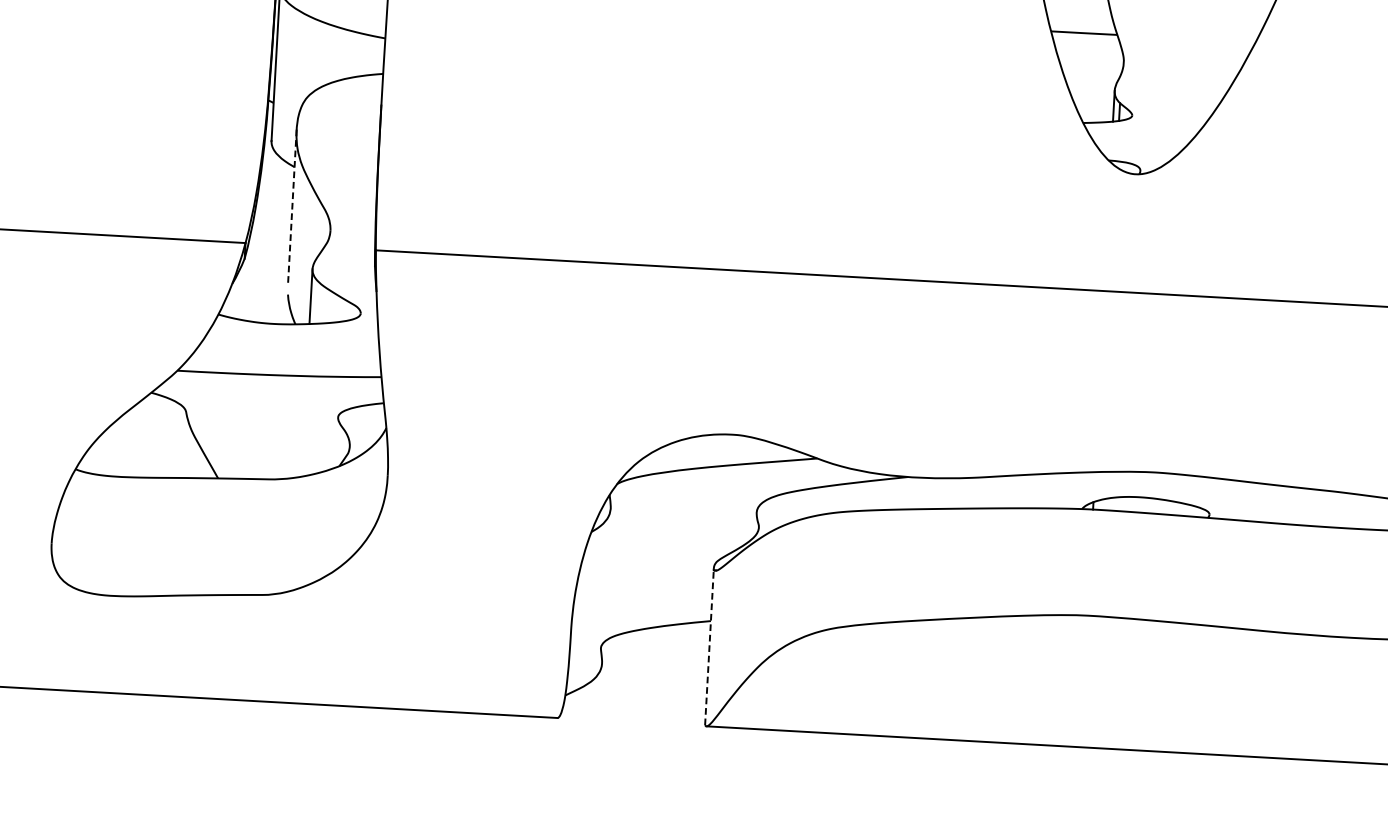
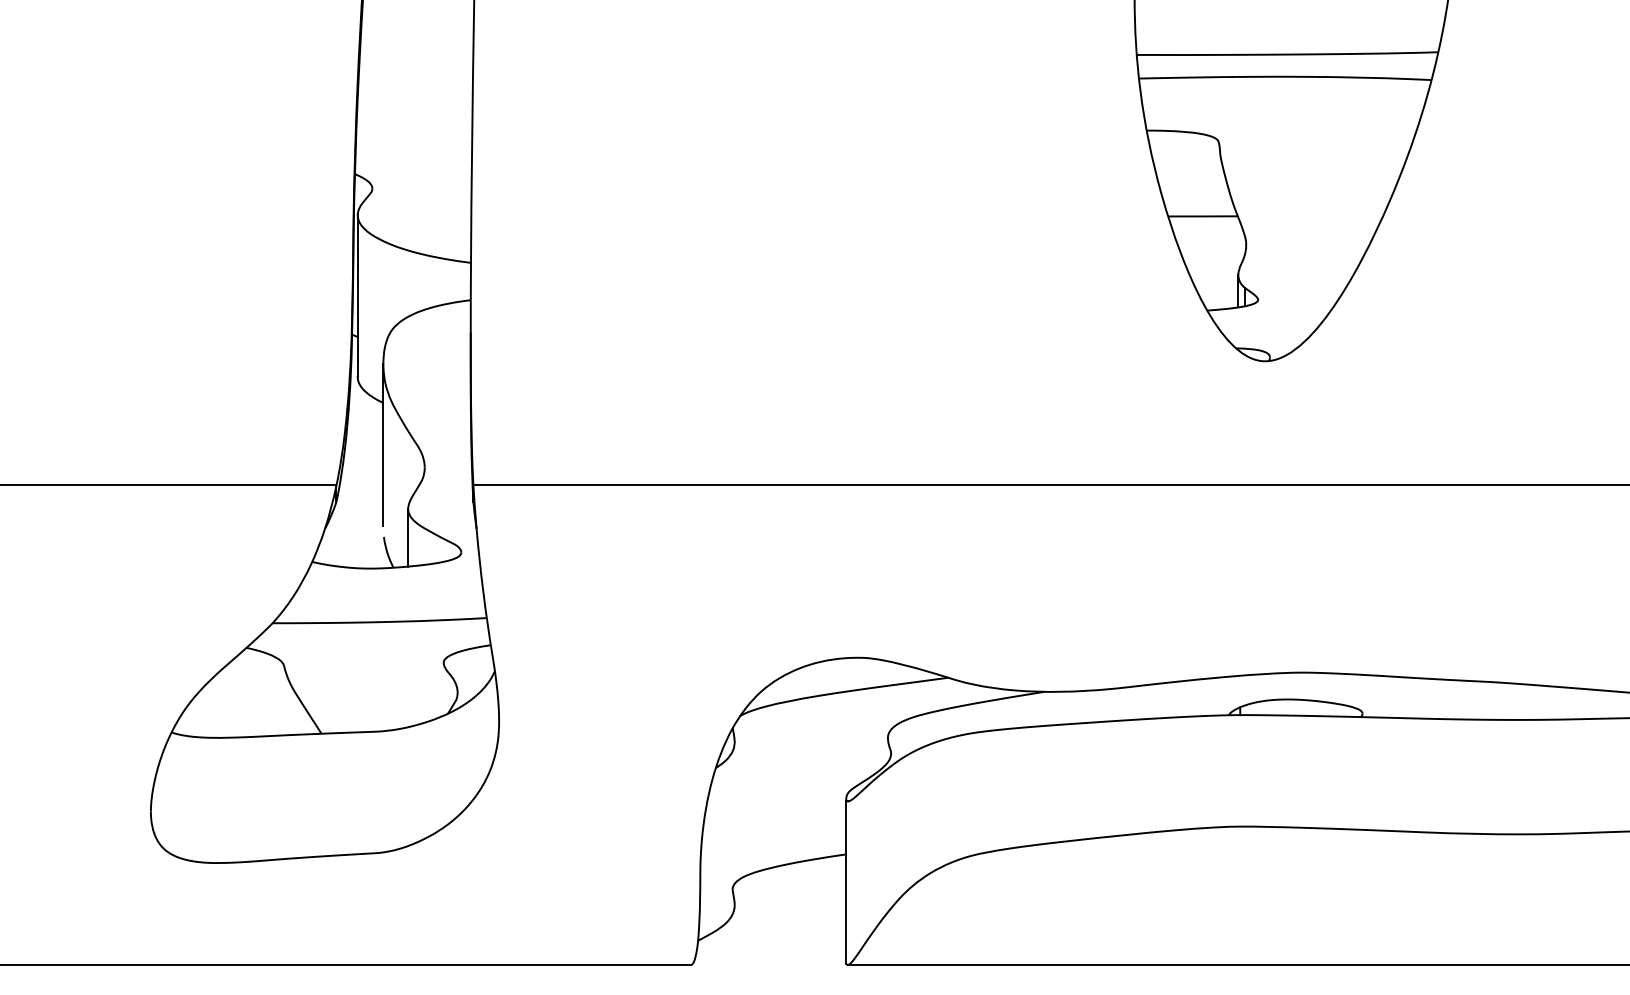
line: (292, 207) -> (383, 445), dashed -> solid
line: (709, 646) -> (846, 881), dashed -> solid

